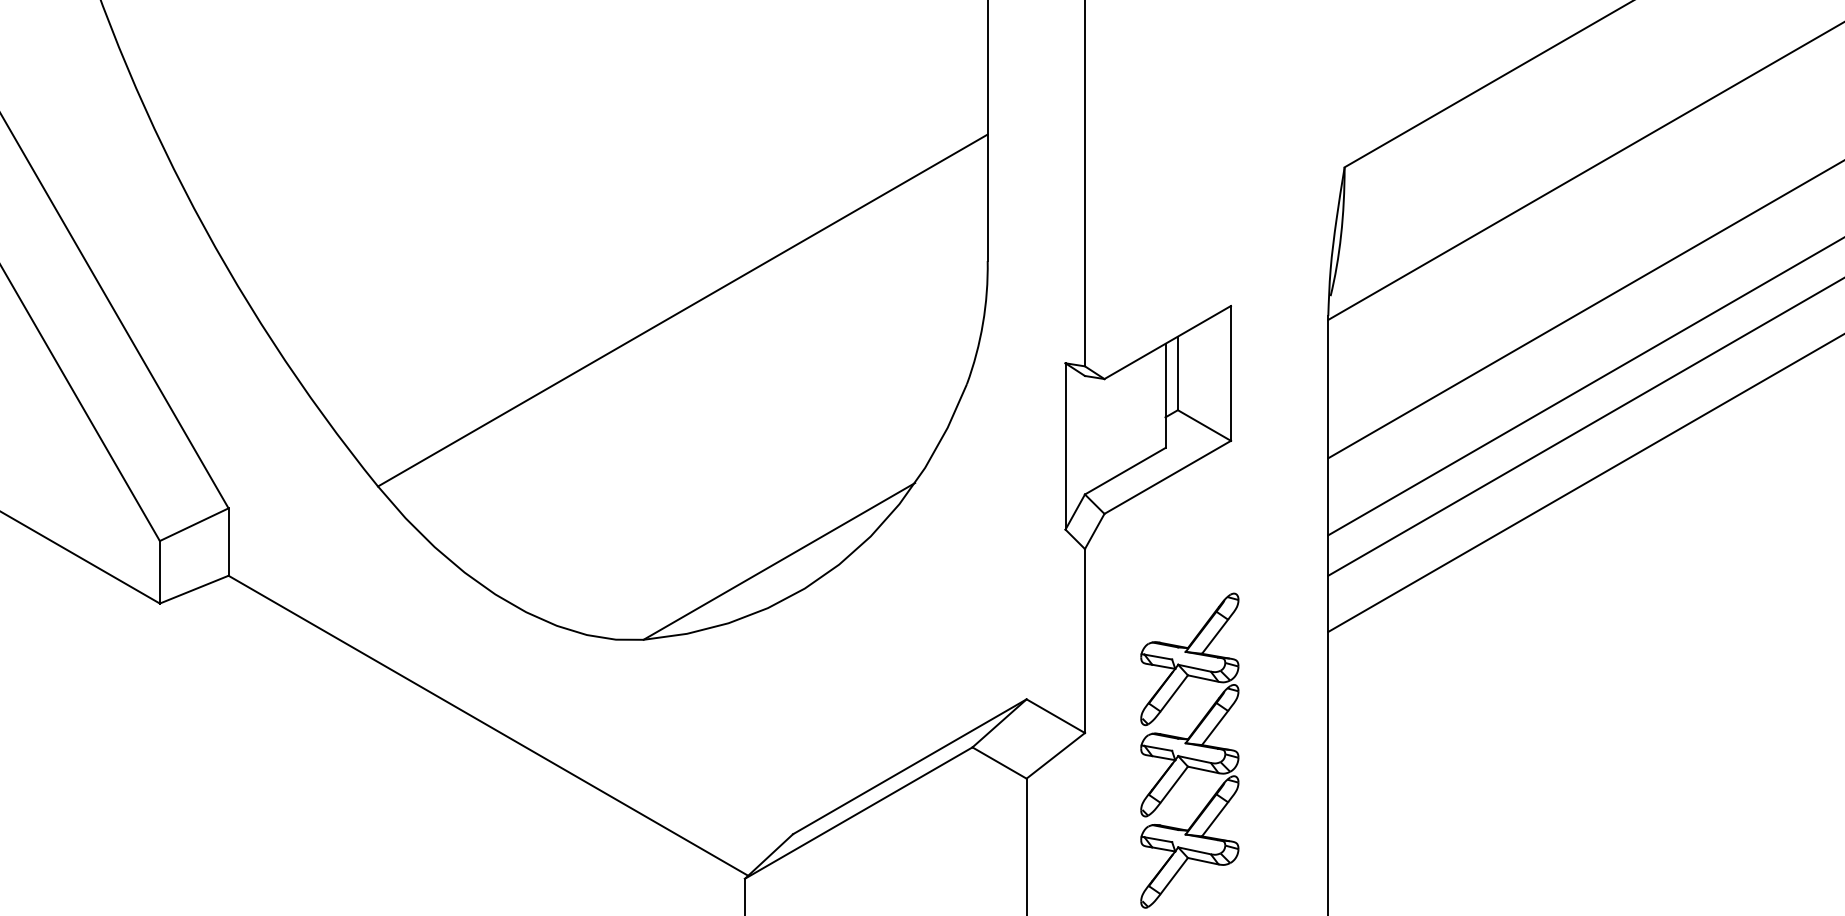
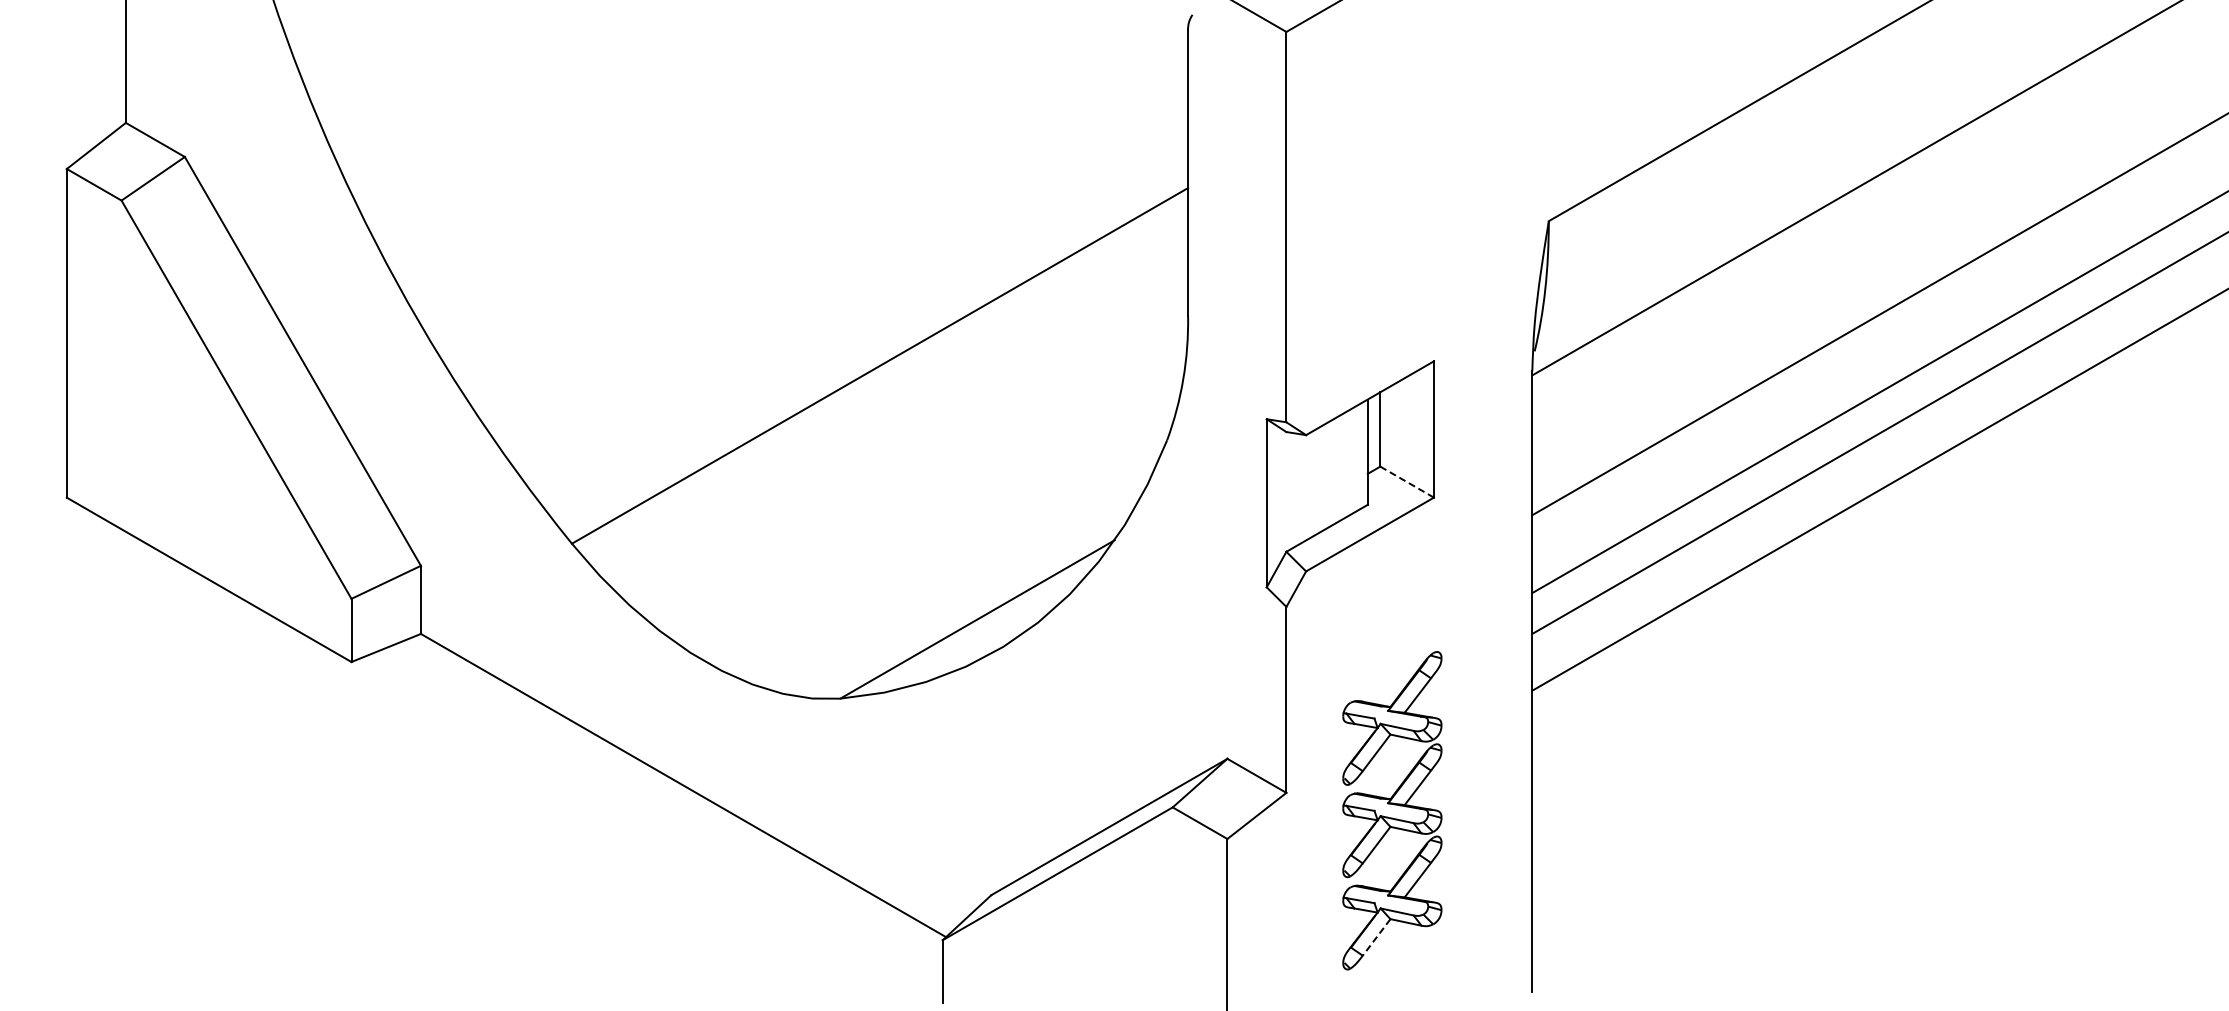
line: (1204, 425) -> (1407, 482), solid -> dashed
line: (1174, 876) -> (1376, 937), solid -> dashed

